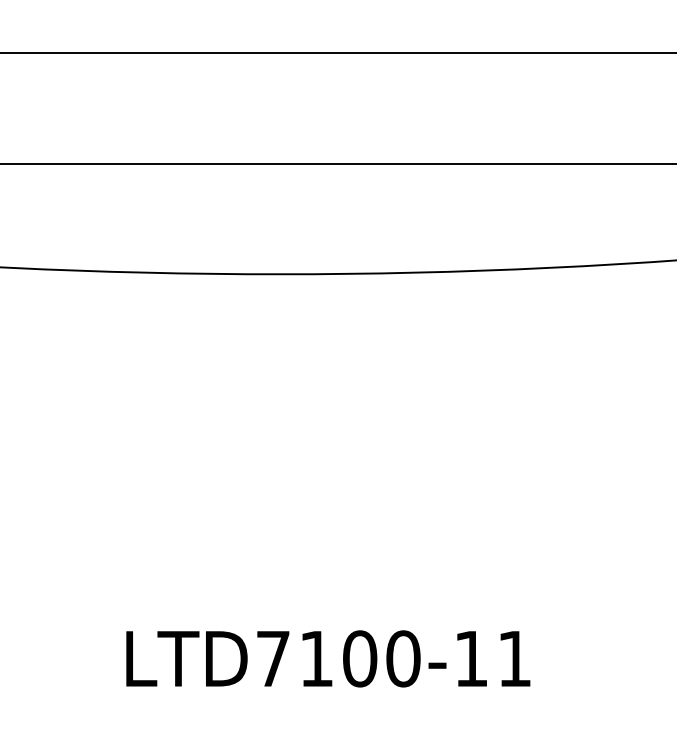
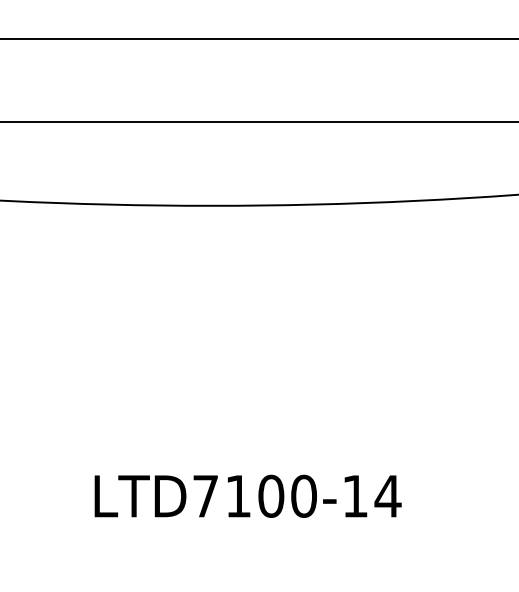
text: (513, 659) -> (387, 496), LTD7100-11 -> LTD7100-14

